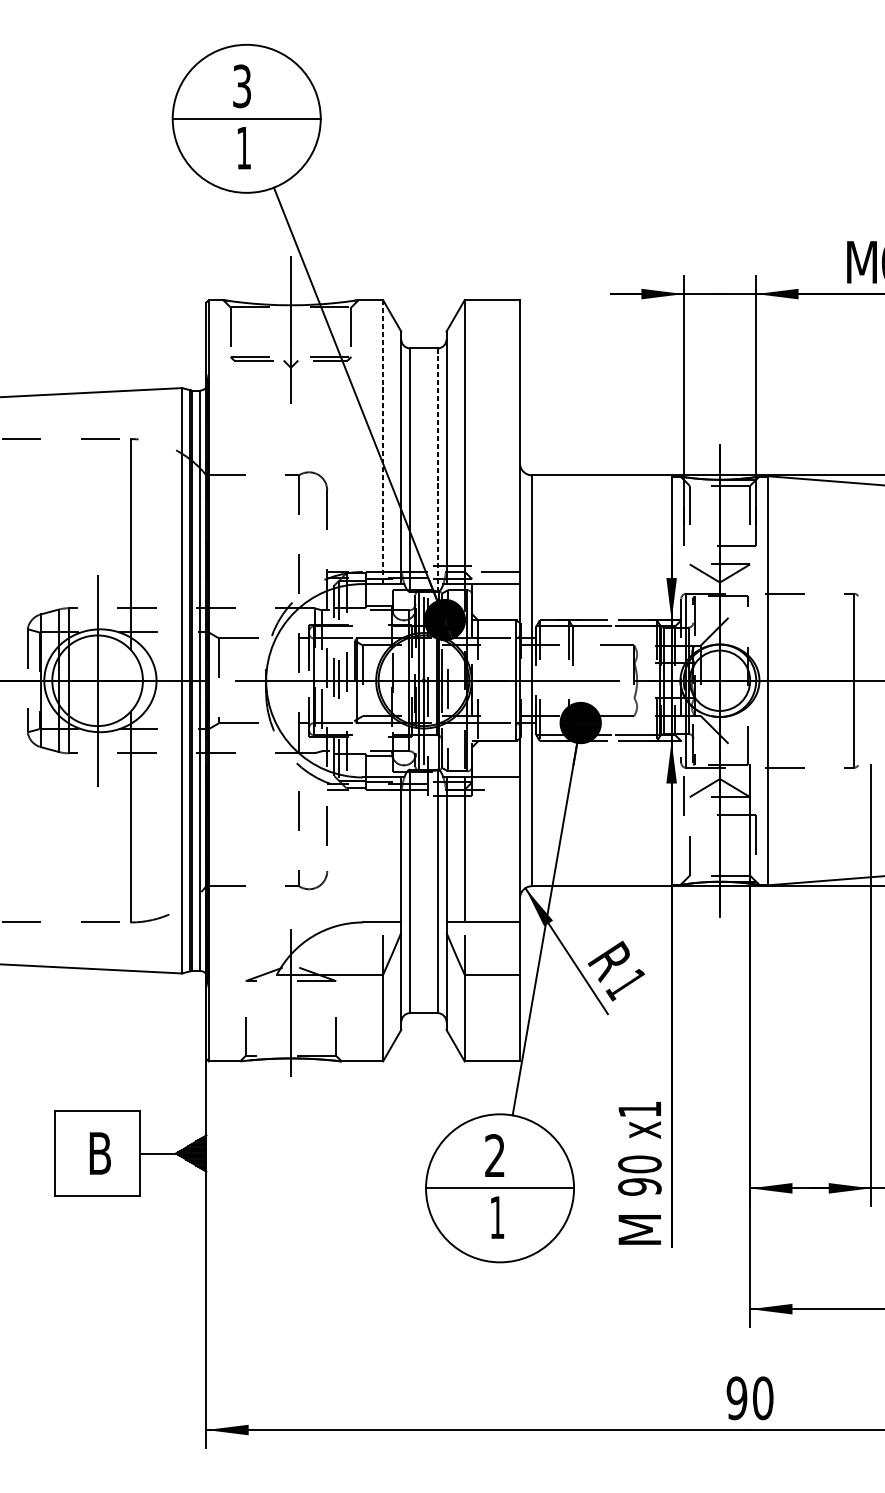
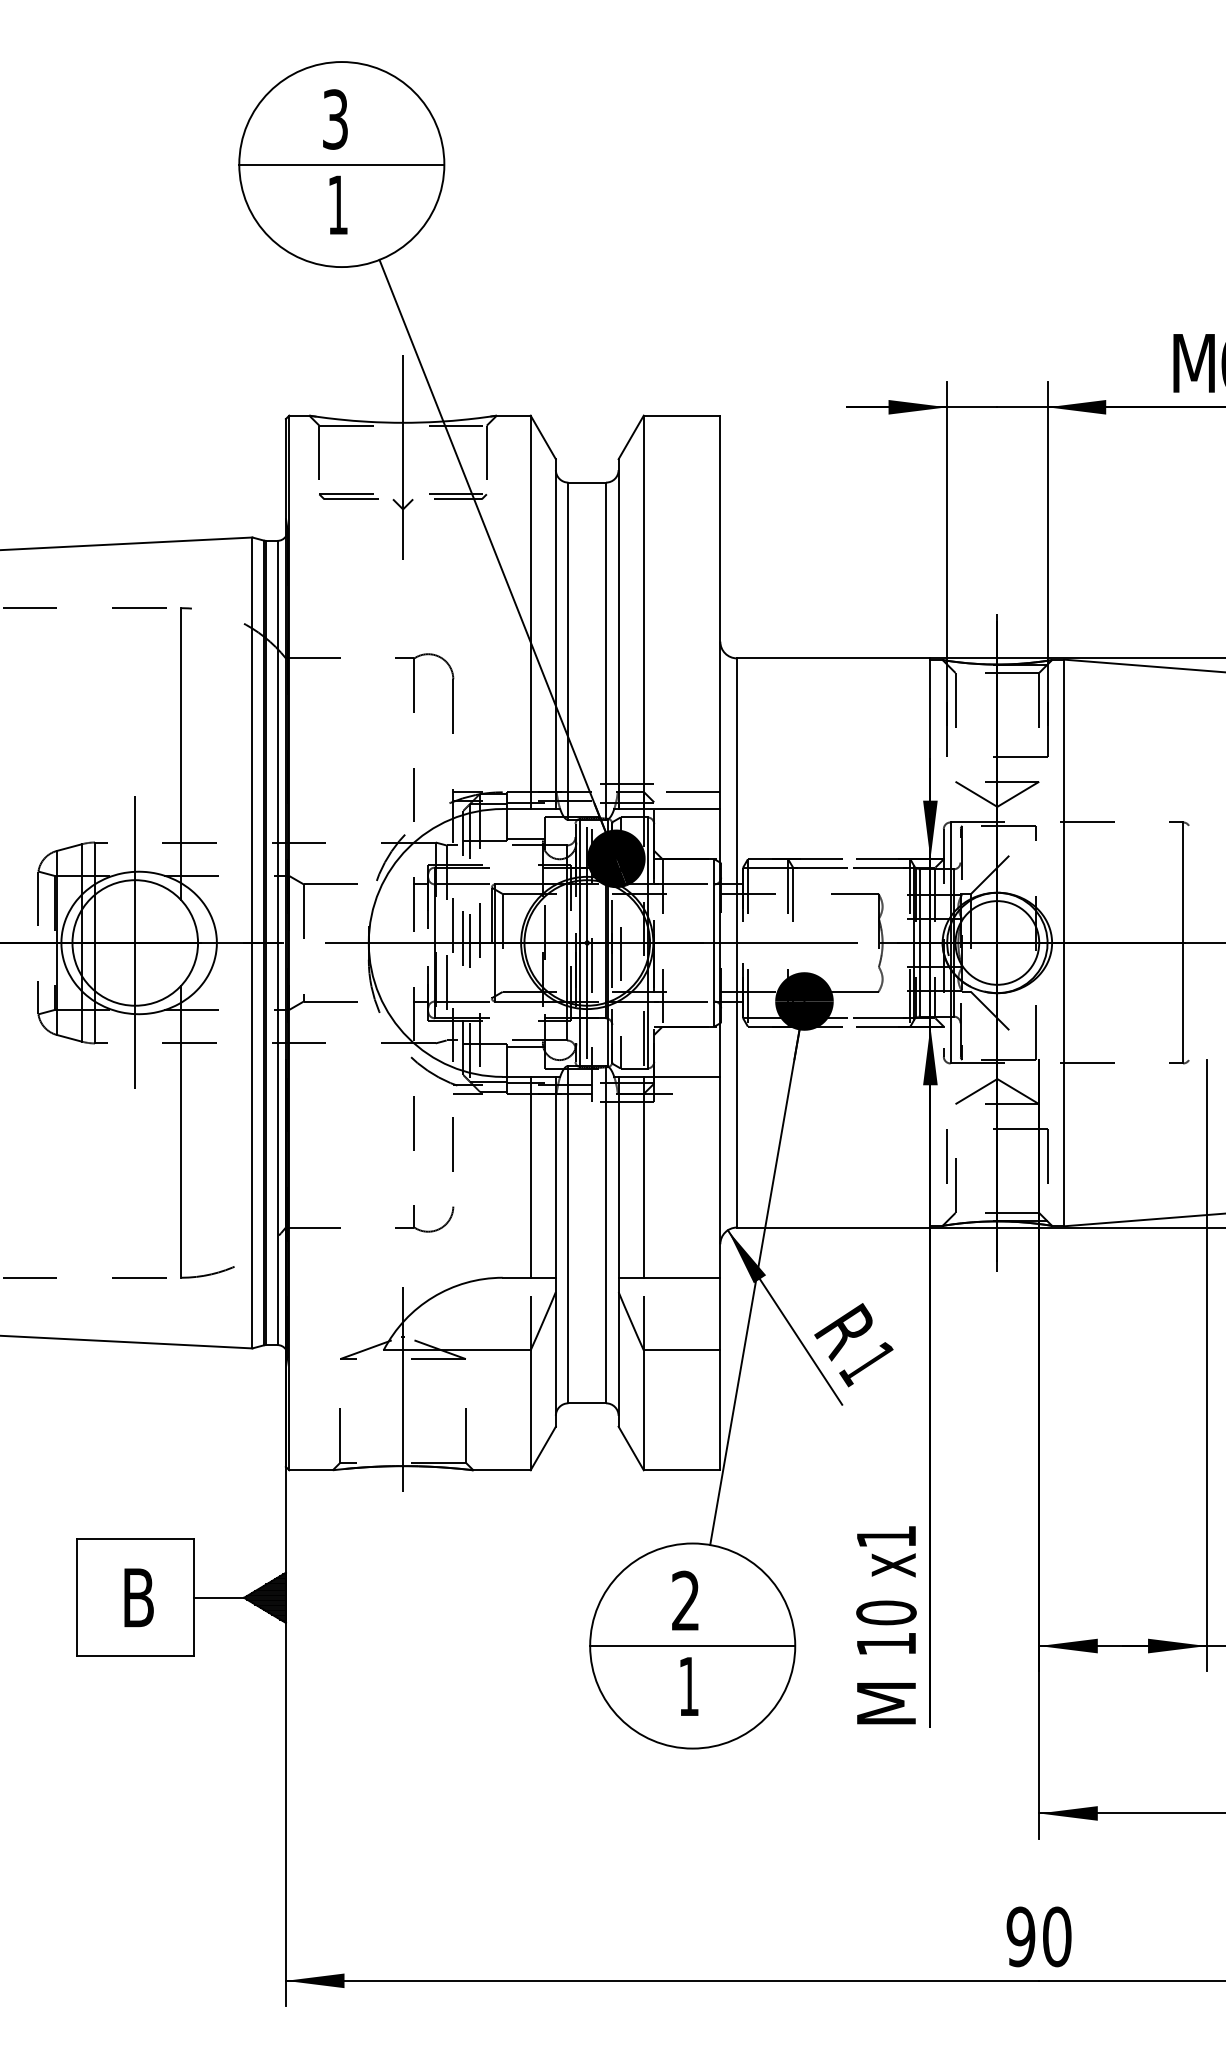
line: (382, 442) -> (530, 612), dashed -> solid
line: (437, 470) -> (606, 651), dashed -> solid
line: (683, 795) -> (946, 1156), moved
line: (382, 849) -> (530, 1176), added
text: (639, 1187) -> (886, 1644), 90 -> 10

